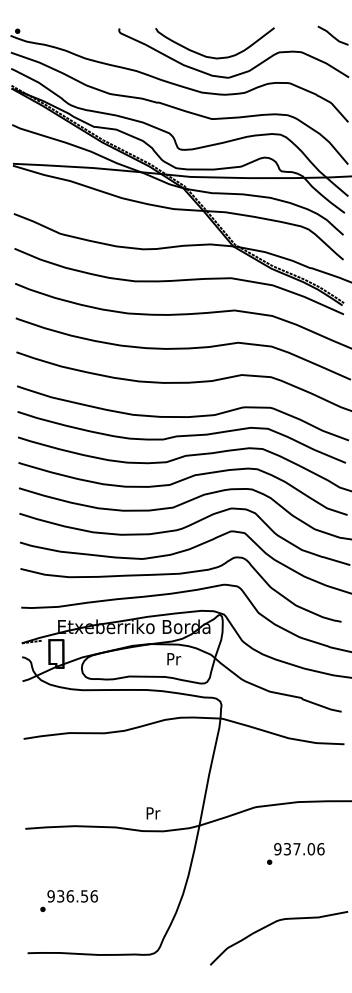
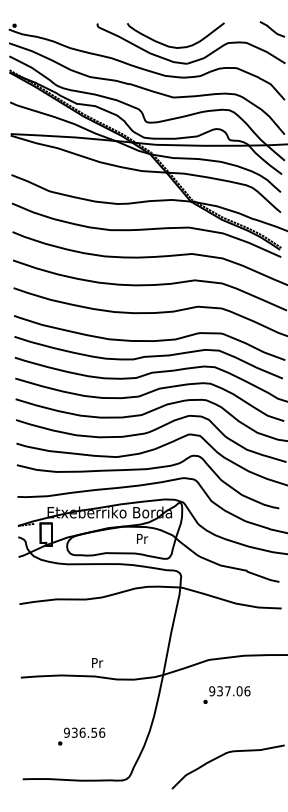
text: (153, 812) -> (97, 662), moved
text: (295, 853) -> (226, 694), moved
text: (68, 900) -> (81, 736), moved

